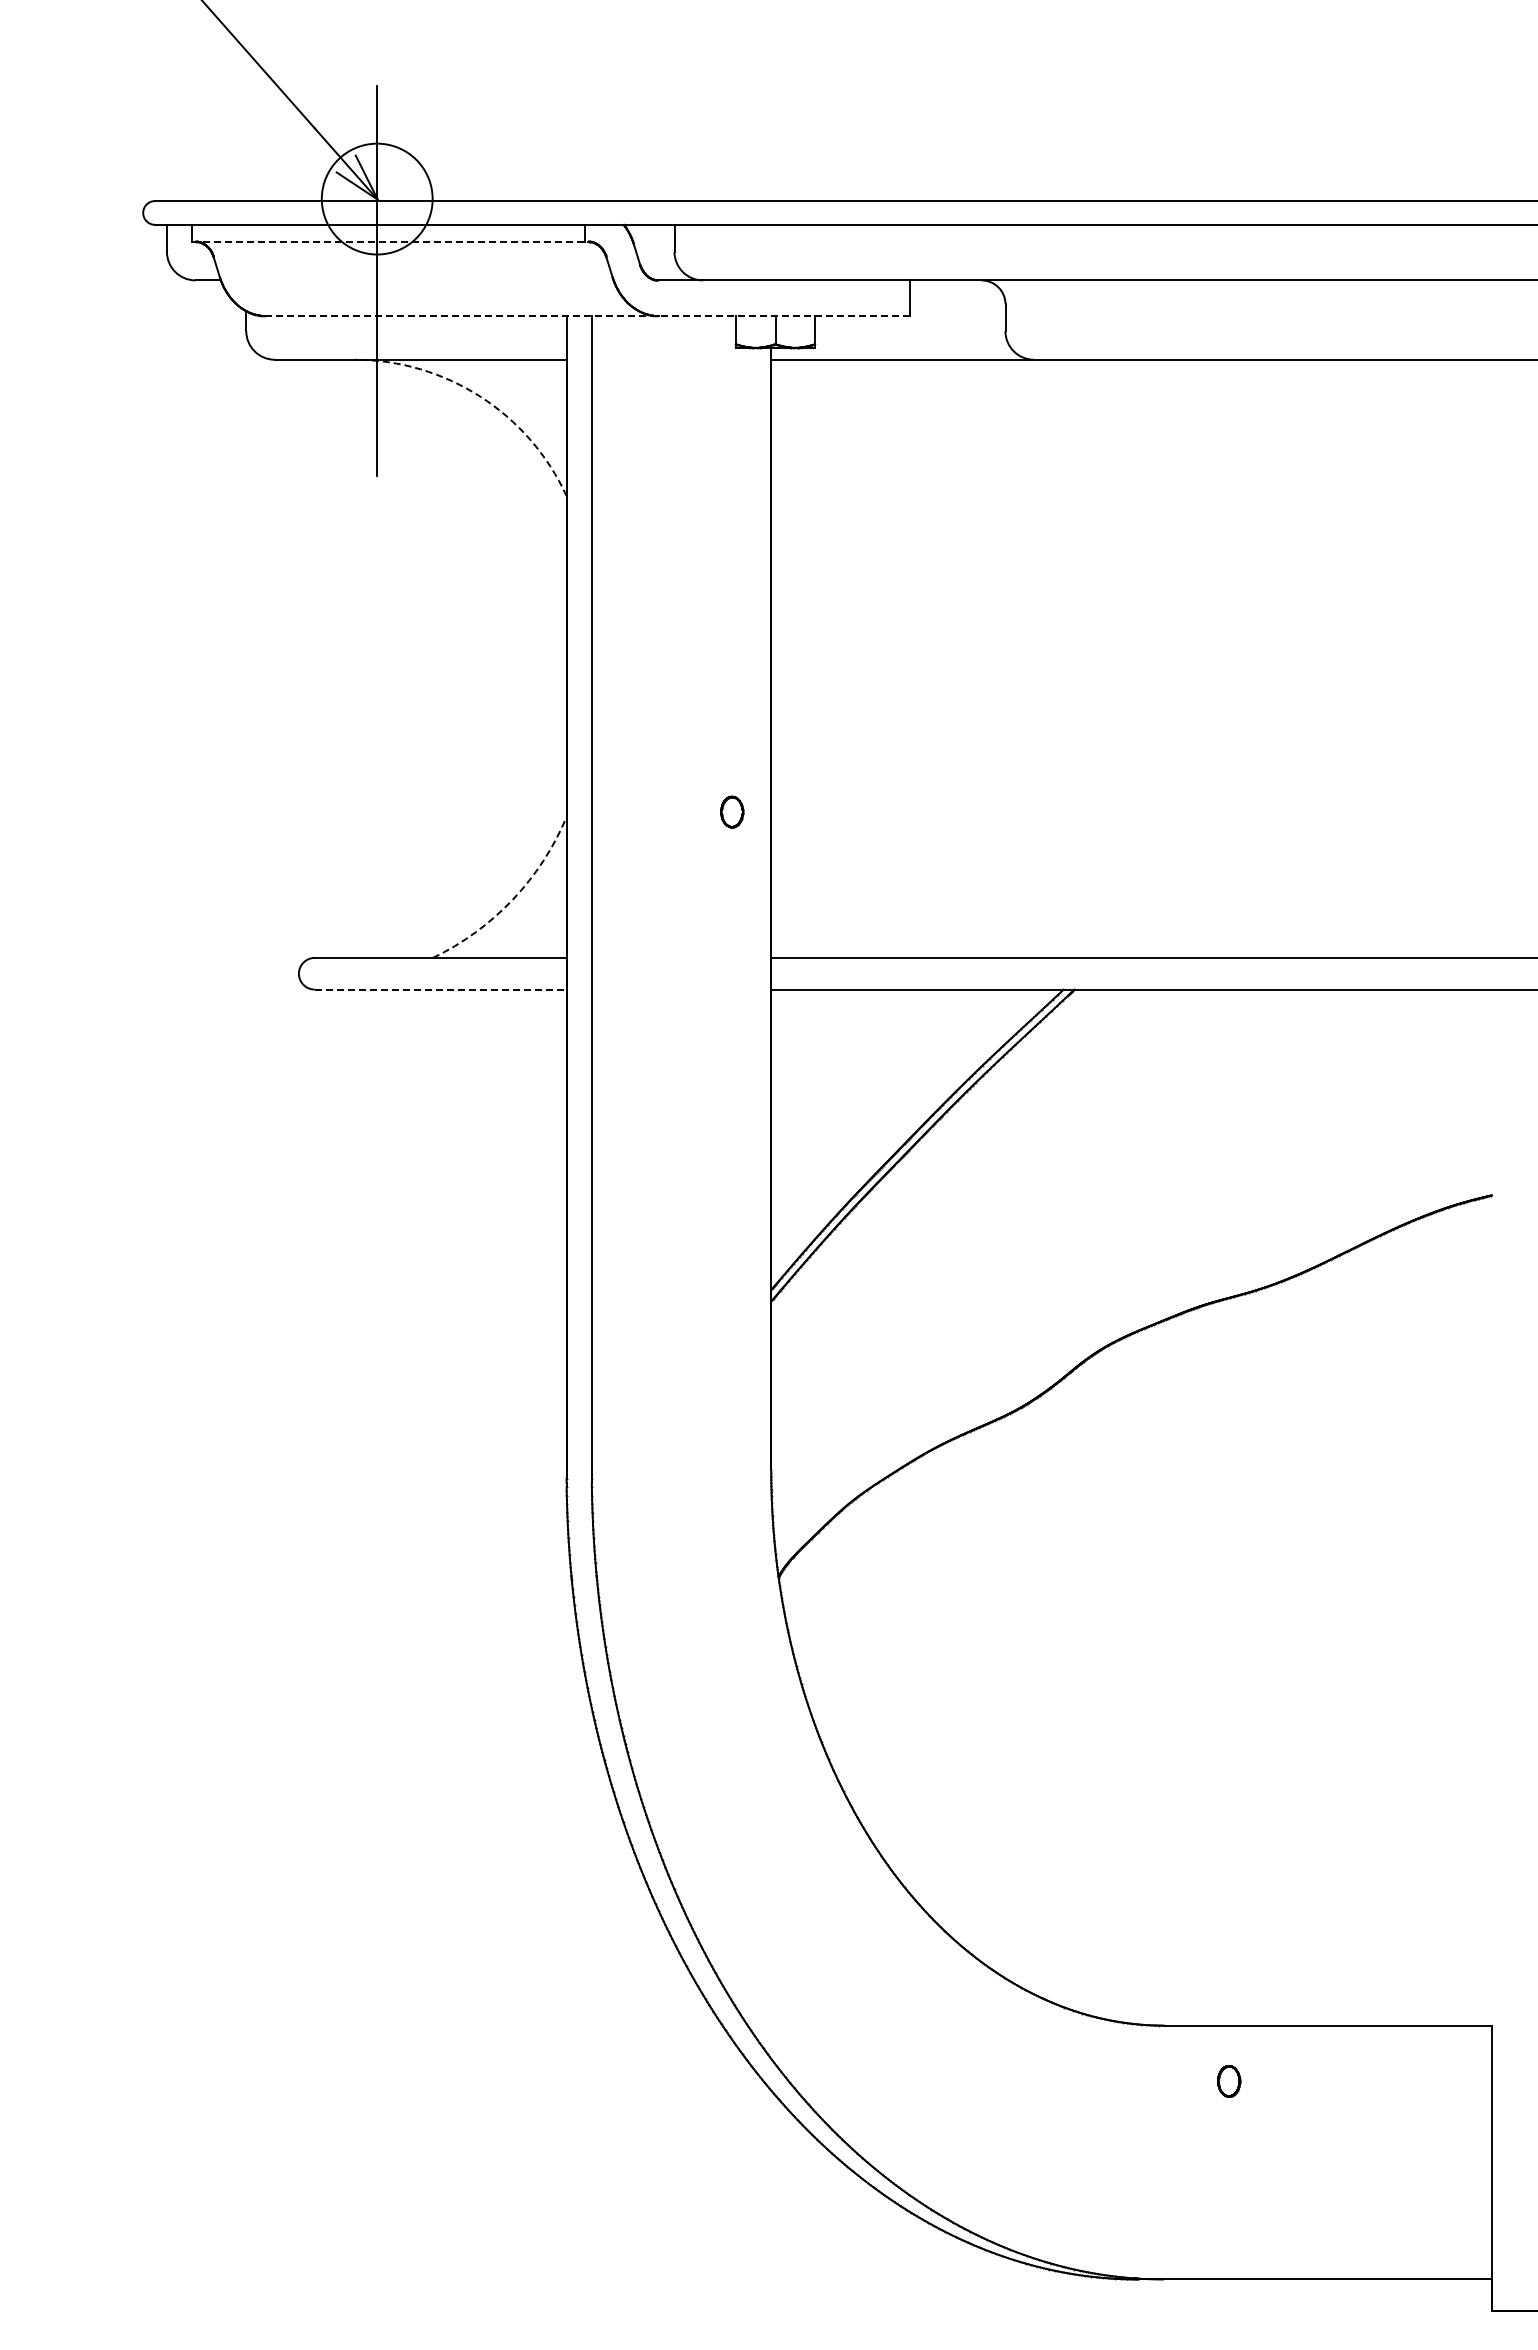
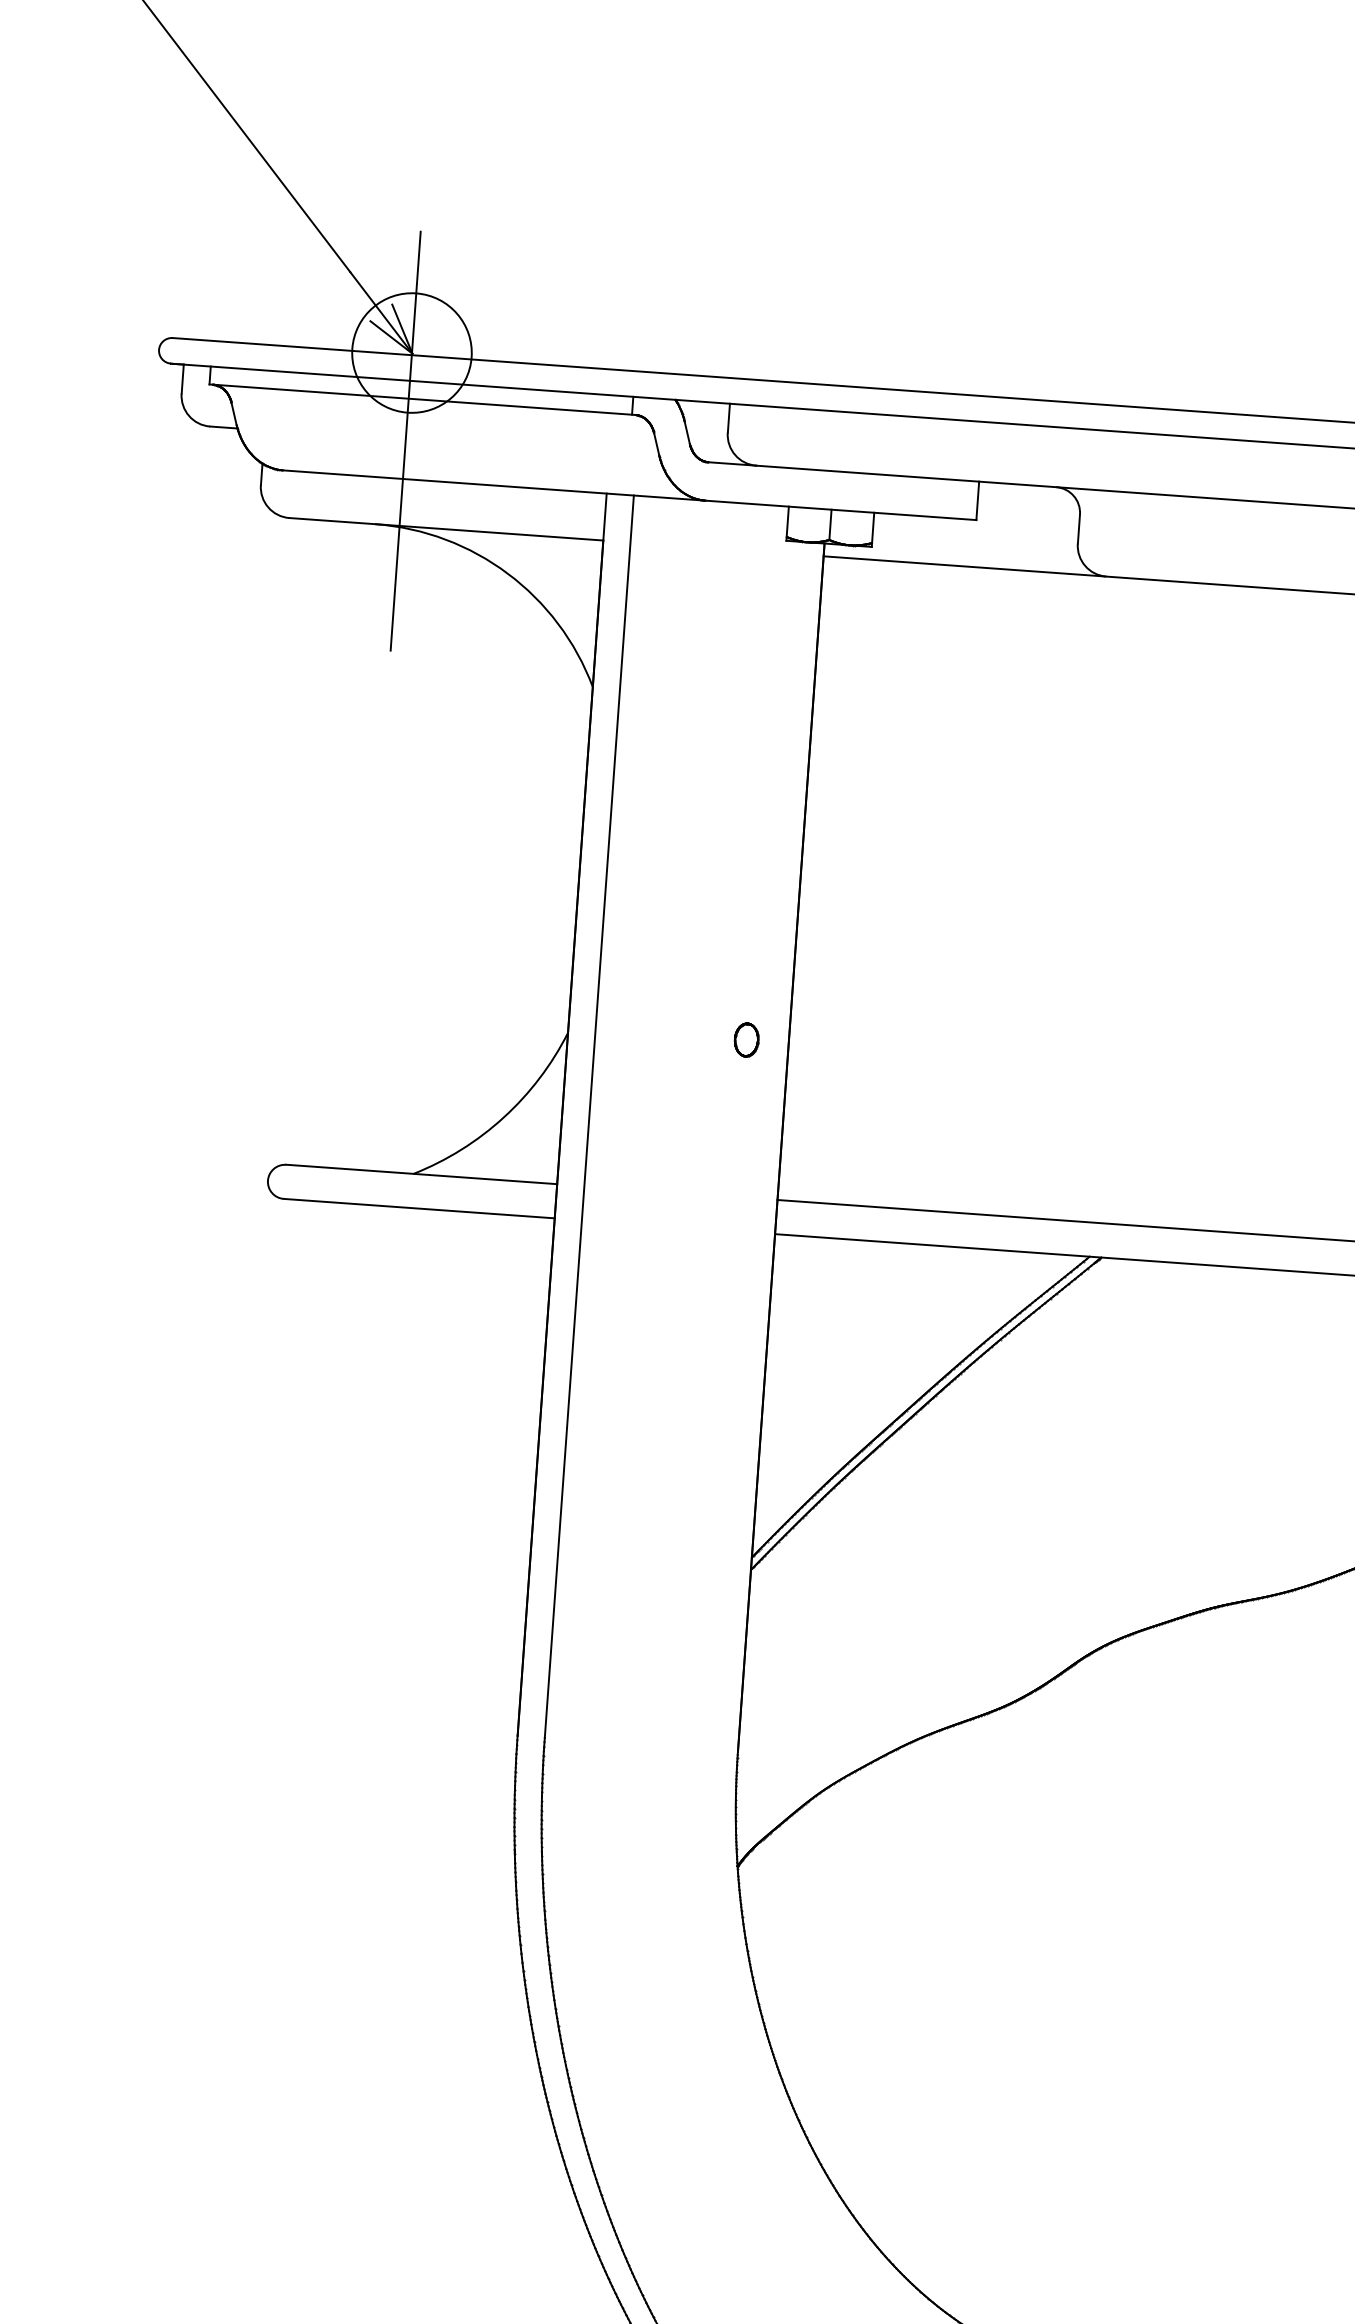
line: (390, 241) -> (423, 399), dashed -> solid
line: (587, 316) -> (629, 495), dashed -> solid
arc: (480, 396) -> (507, 573), dashed -> solid
arc: (512, 899) -> (503, 1117), dashed -> solid
line: (440, 989) -> (419, 1208), dashed -> solid

